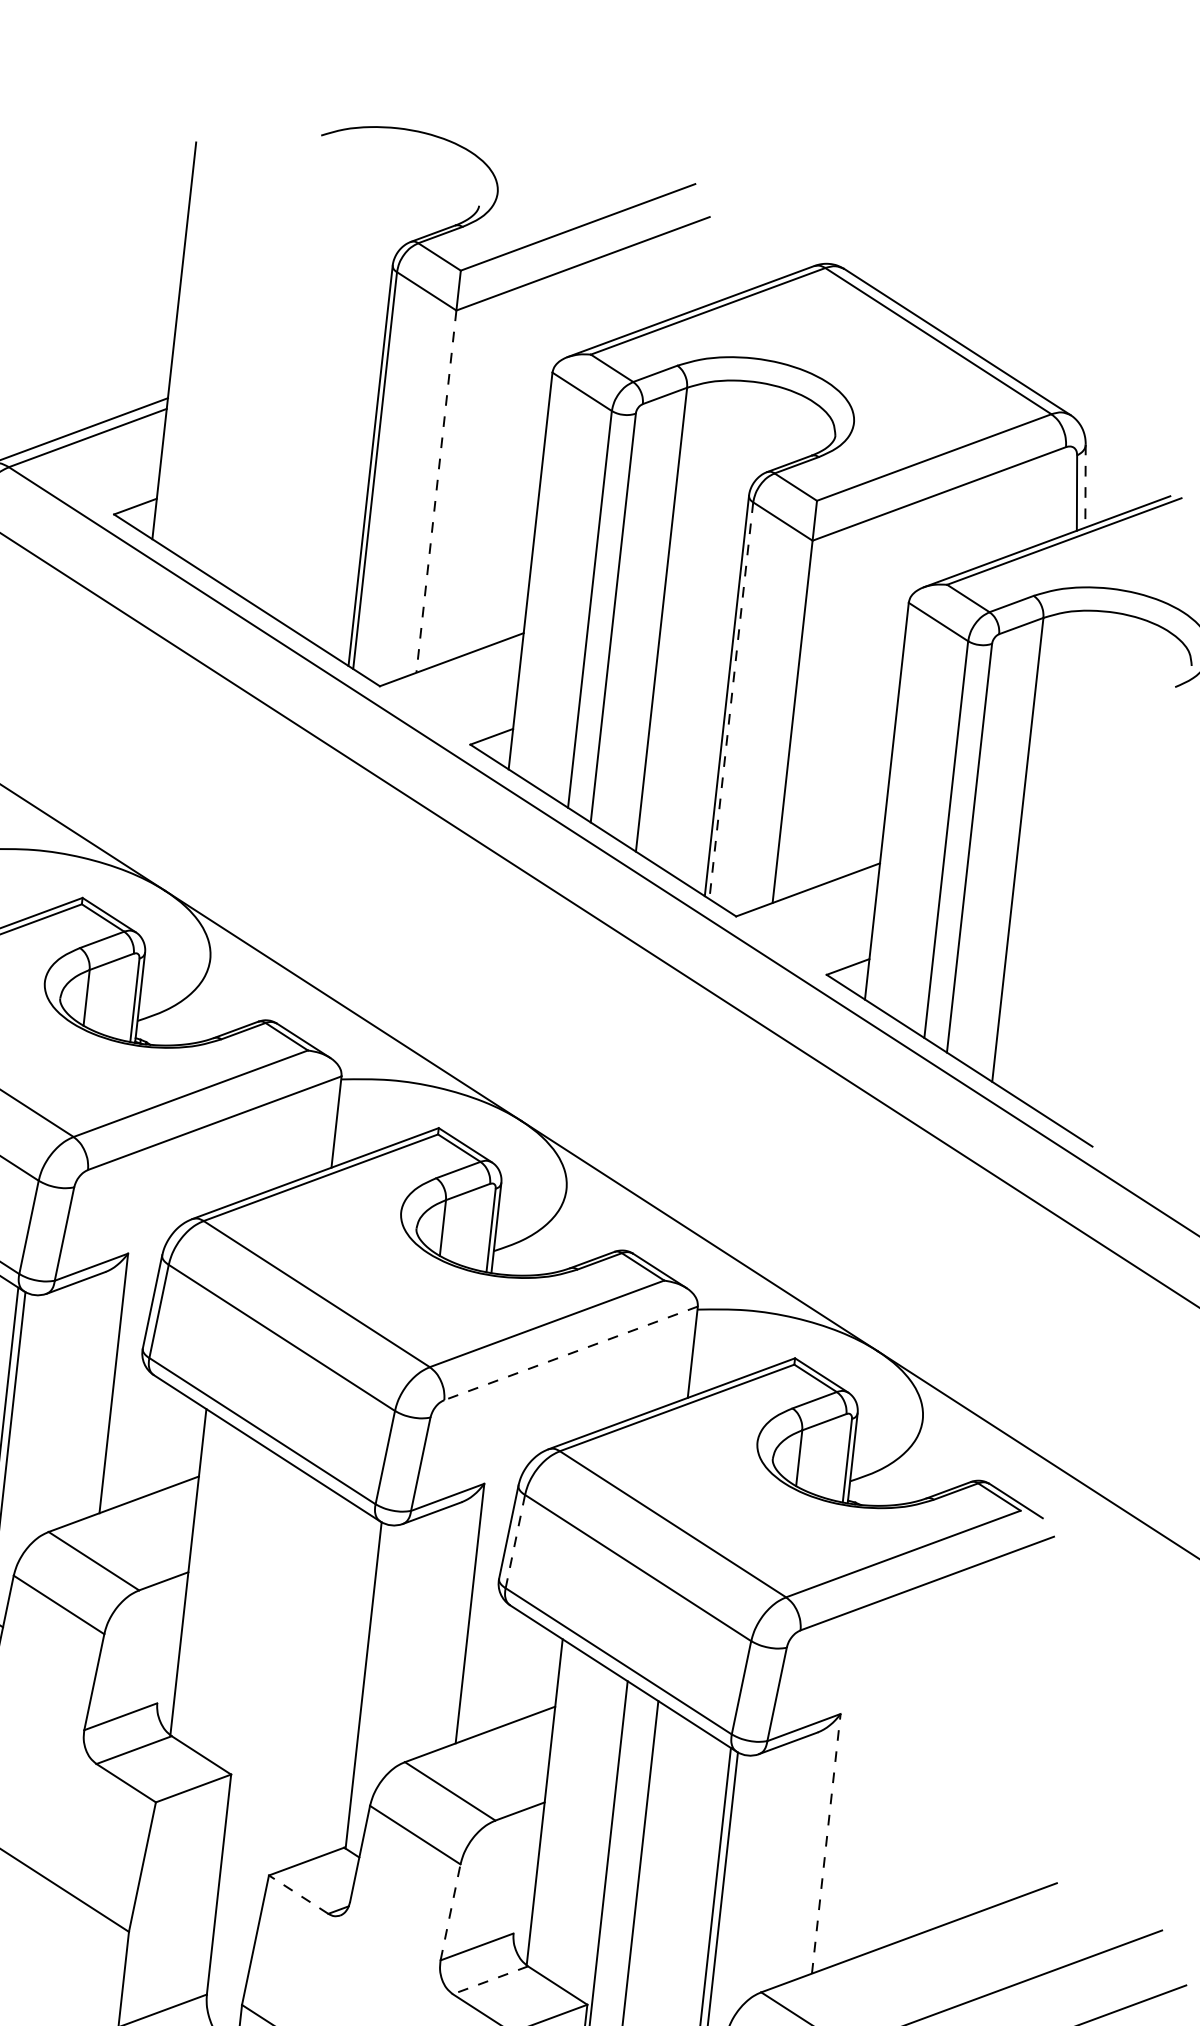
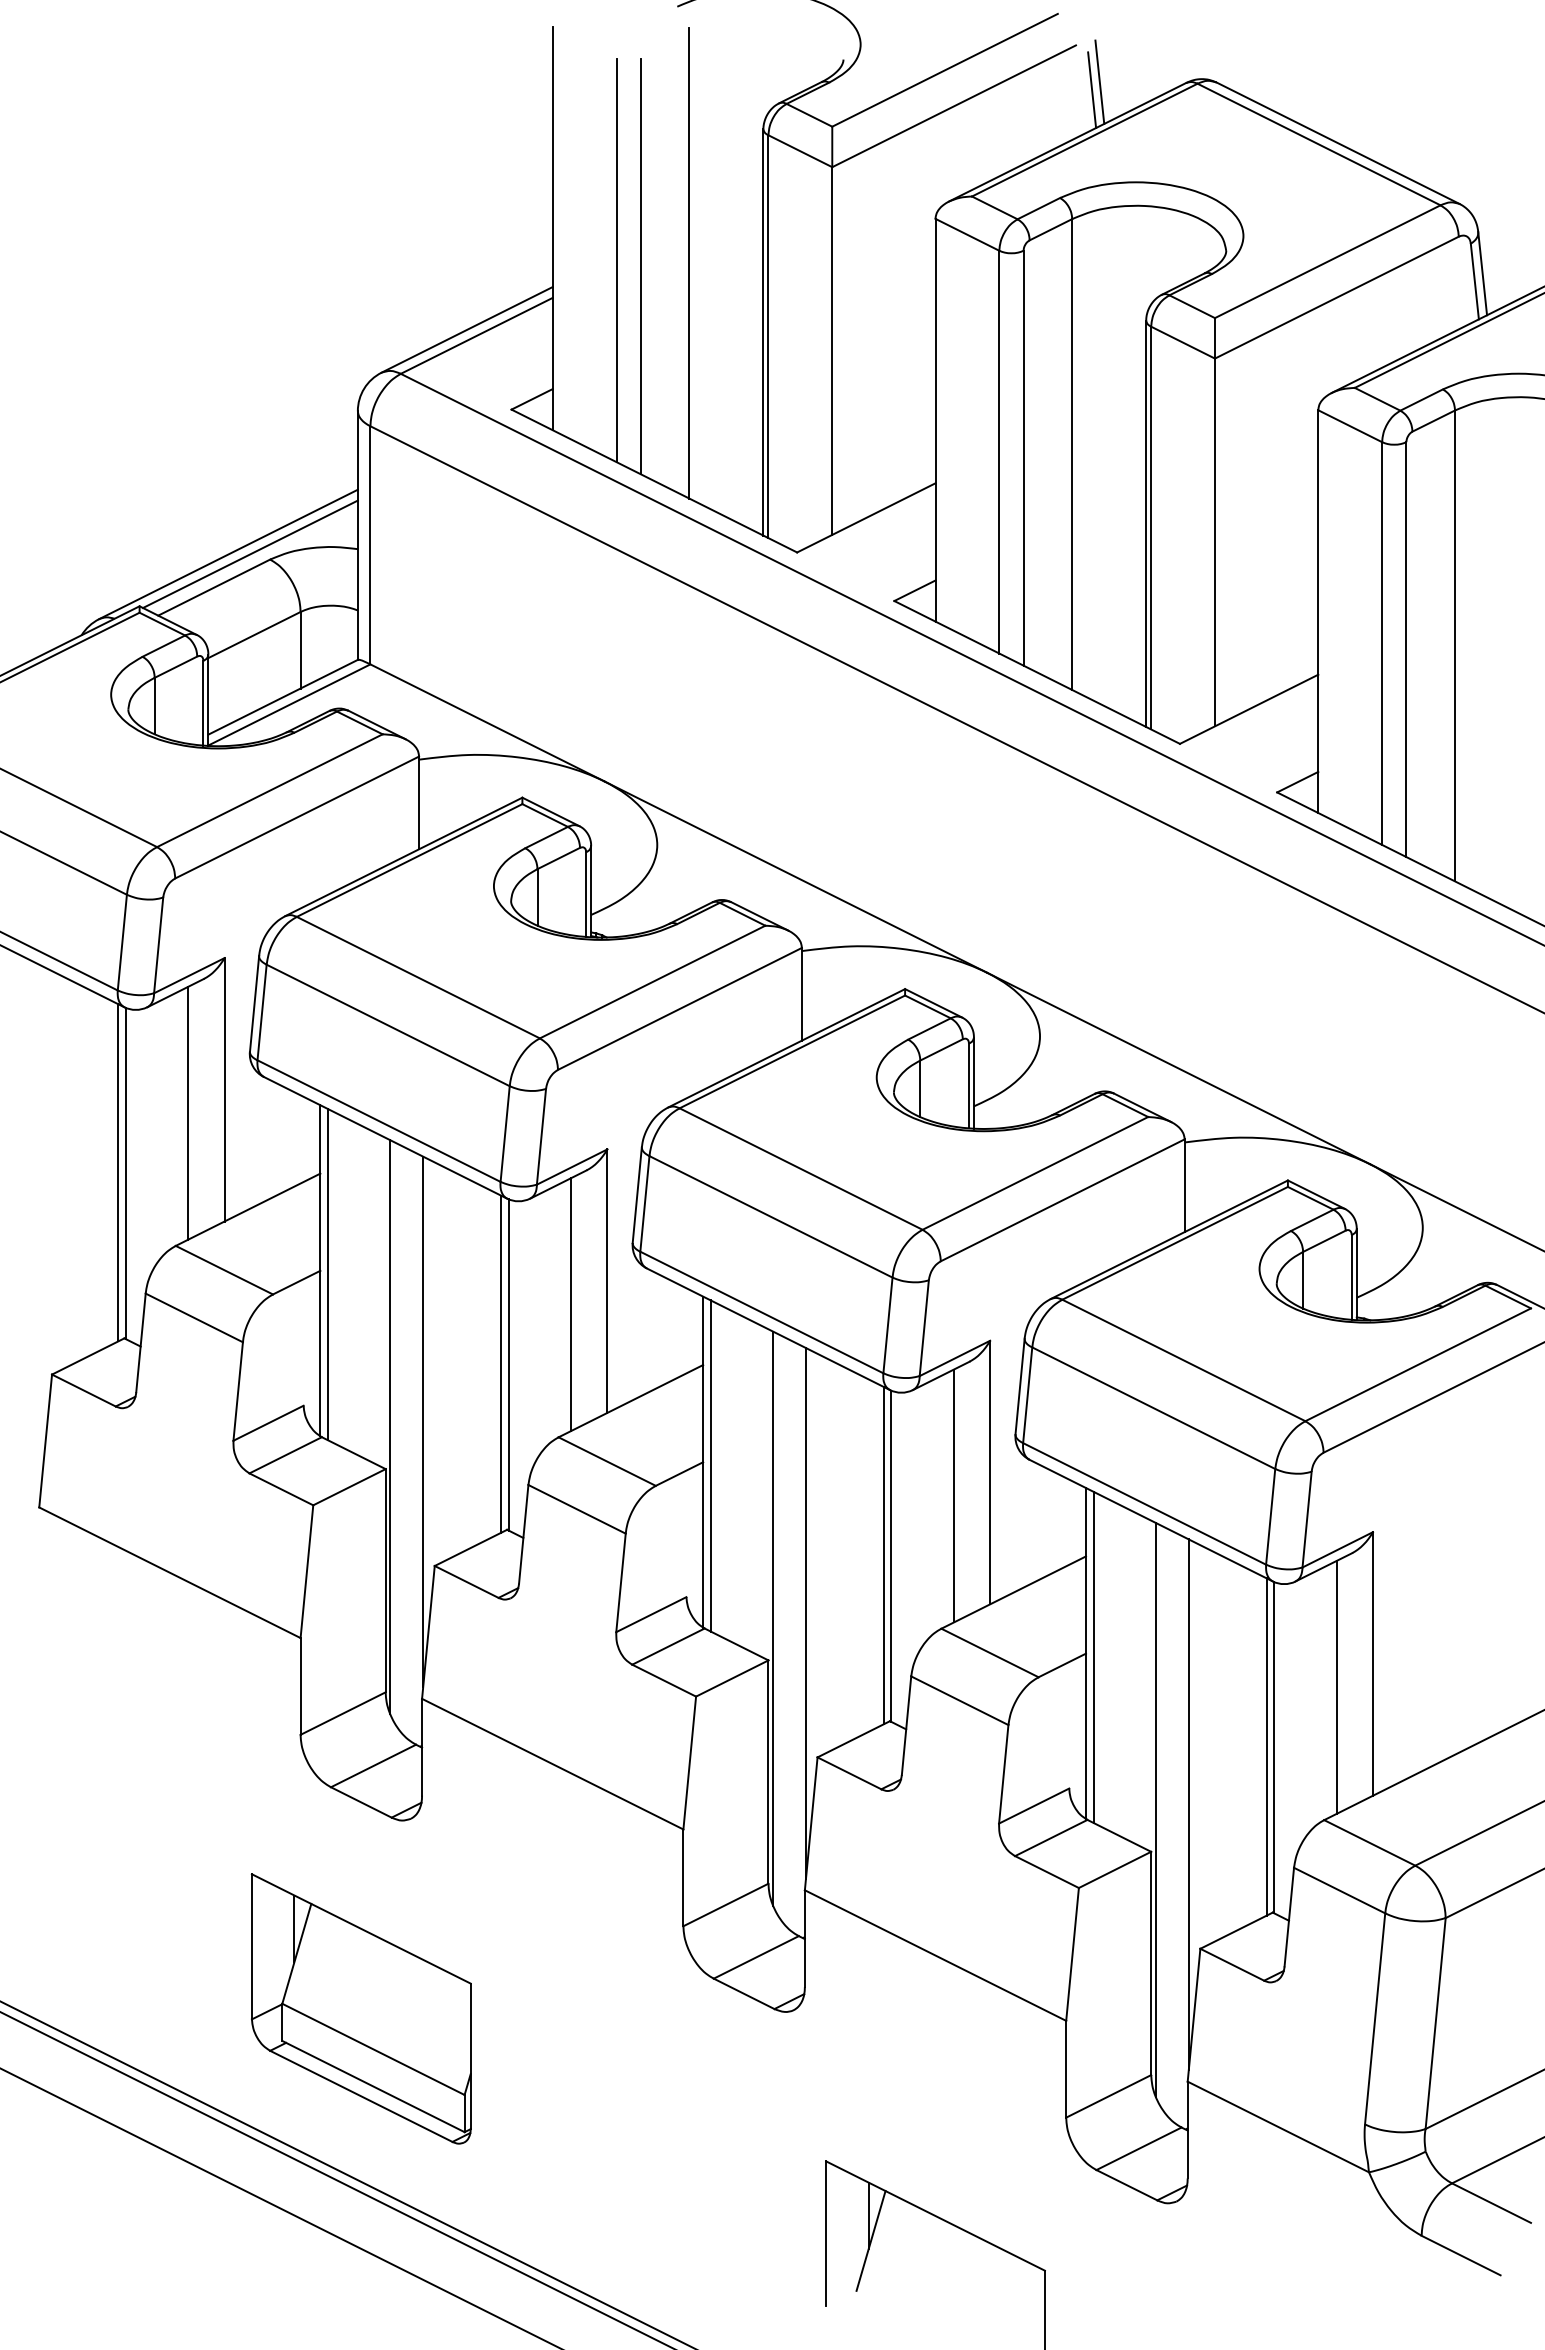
line: (728, 255) -> (1099, 81), added
line: (721, 263) -> (1092, 90), added
line: (233, 378) -> (616, 260), added
line: (256, 387) -> (640, 266), added
line: (305, 388) -> (689, 262), added
line: (1085, 485) -> (1482, 273), dashed -> solid
line: (436, 492) -> (832, 351), dashed -> solid
line: (731, 701) -> (1151, 528), dashed -> solid
line: (570, 1353) -> (1062, 1200), dashed -> solid
line: (74, 1402) -> (570, 1304), added
line: (515, 1541) -> (1027, 1395), dashed -> solid
line: (195, 1576) -> (710, 1465), added
line: (431, 1632) -> (953, 1495), added
line: (355, 1683) -> (883, 1555), added
line: (272, 1732) -> (805, 1613), added
line: (239, 1733) -> (772, 1618), added
line: (551, 1807) -> (1093, 1657), added
line: (825, 1843) -> (1372, 1663), dashed -> solid
line: (787, 1863) -> (1336, 1687), added
line: (298, 1894) -> (849, 1773), dashed -> solid
line: (450, 1911) -> (1003, 1773), dashed -> solid
line: (489, 1980) -> (1050, 1838), dashed -> solid

